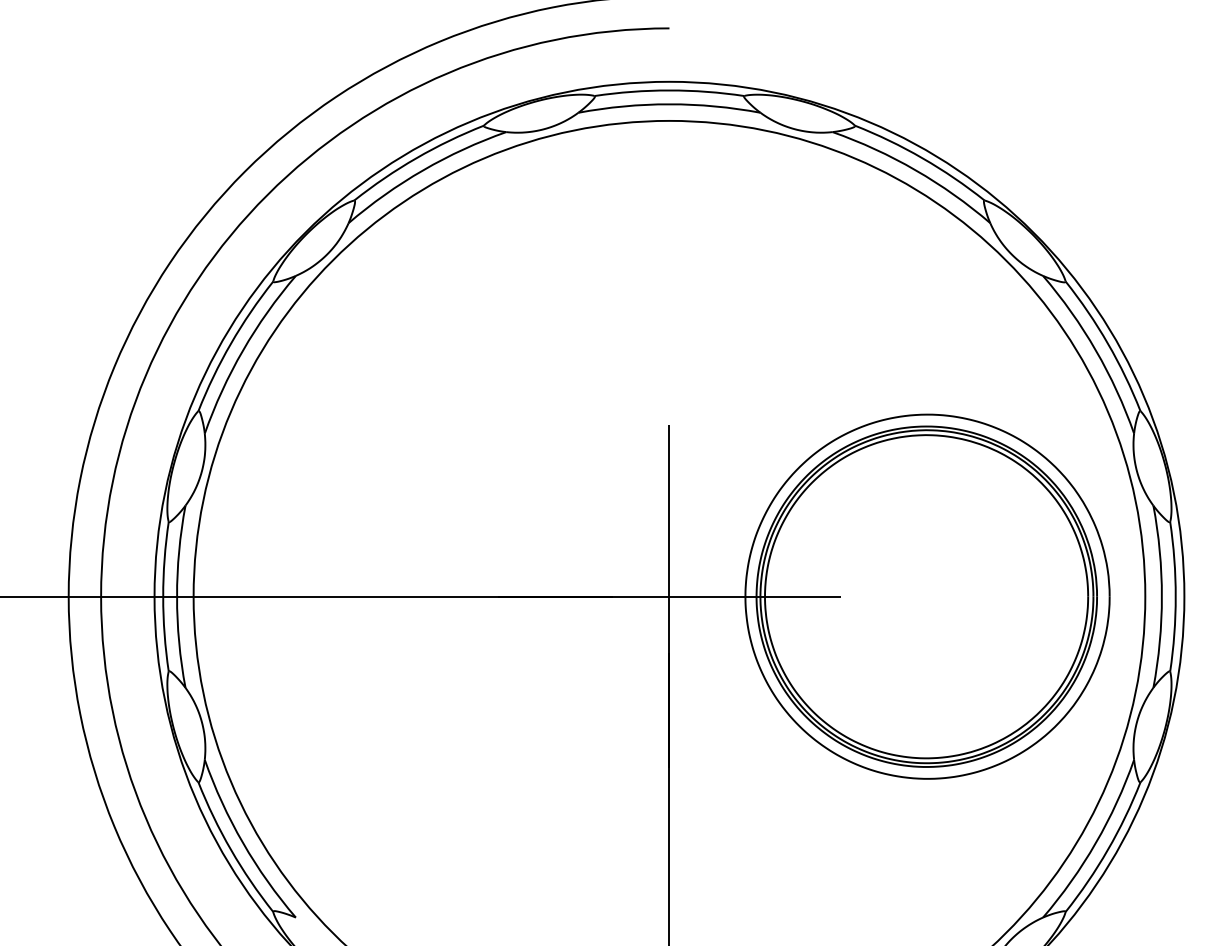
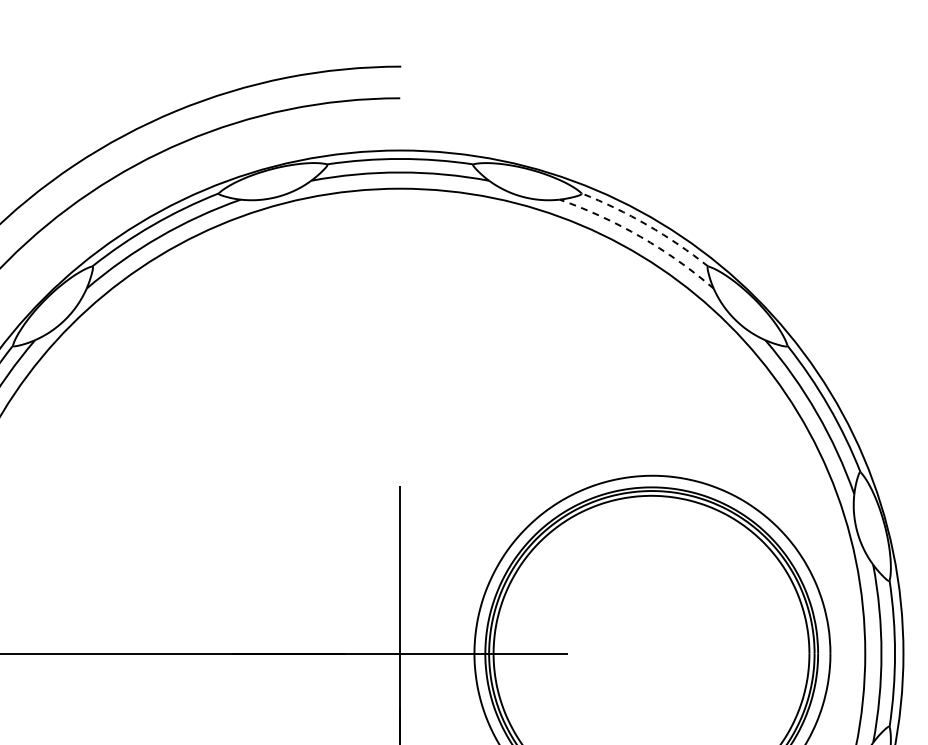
arc: (922, 158) -> (647, 225), solid -> dashed
arc: (915, 170) -> (640, 237), solid -> dashed

